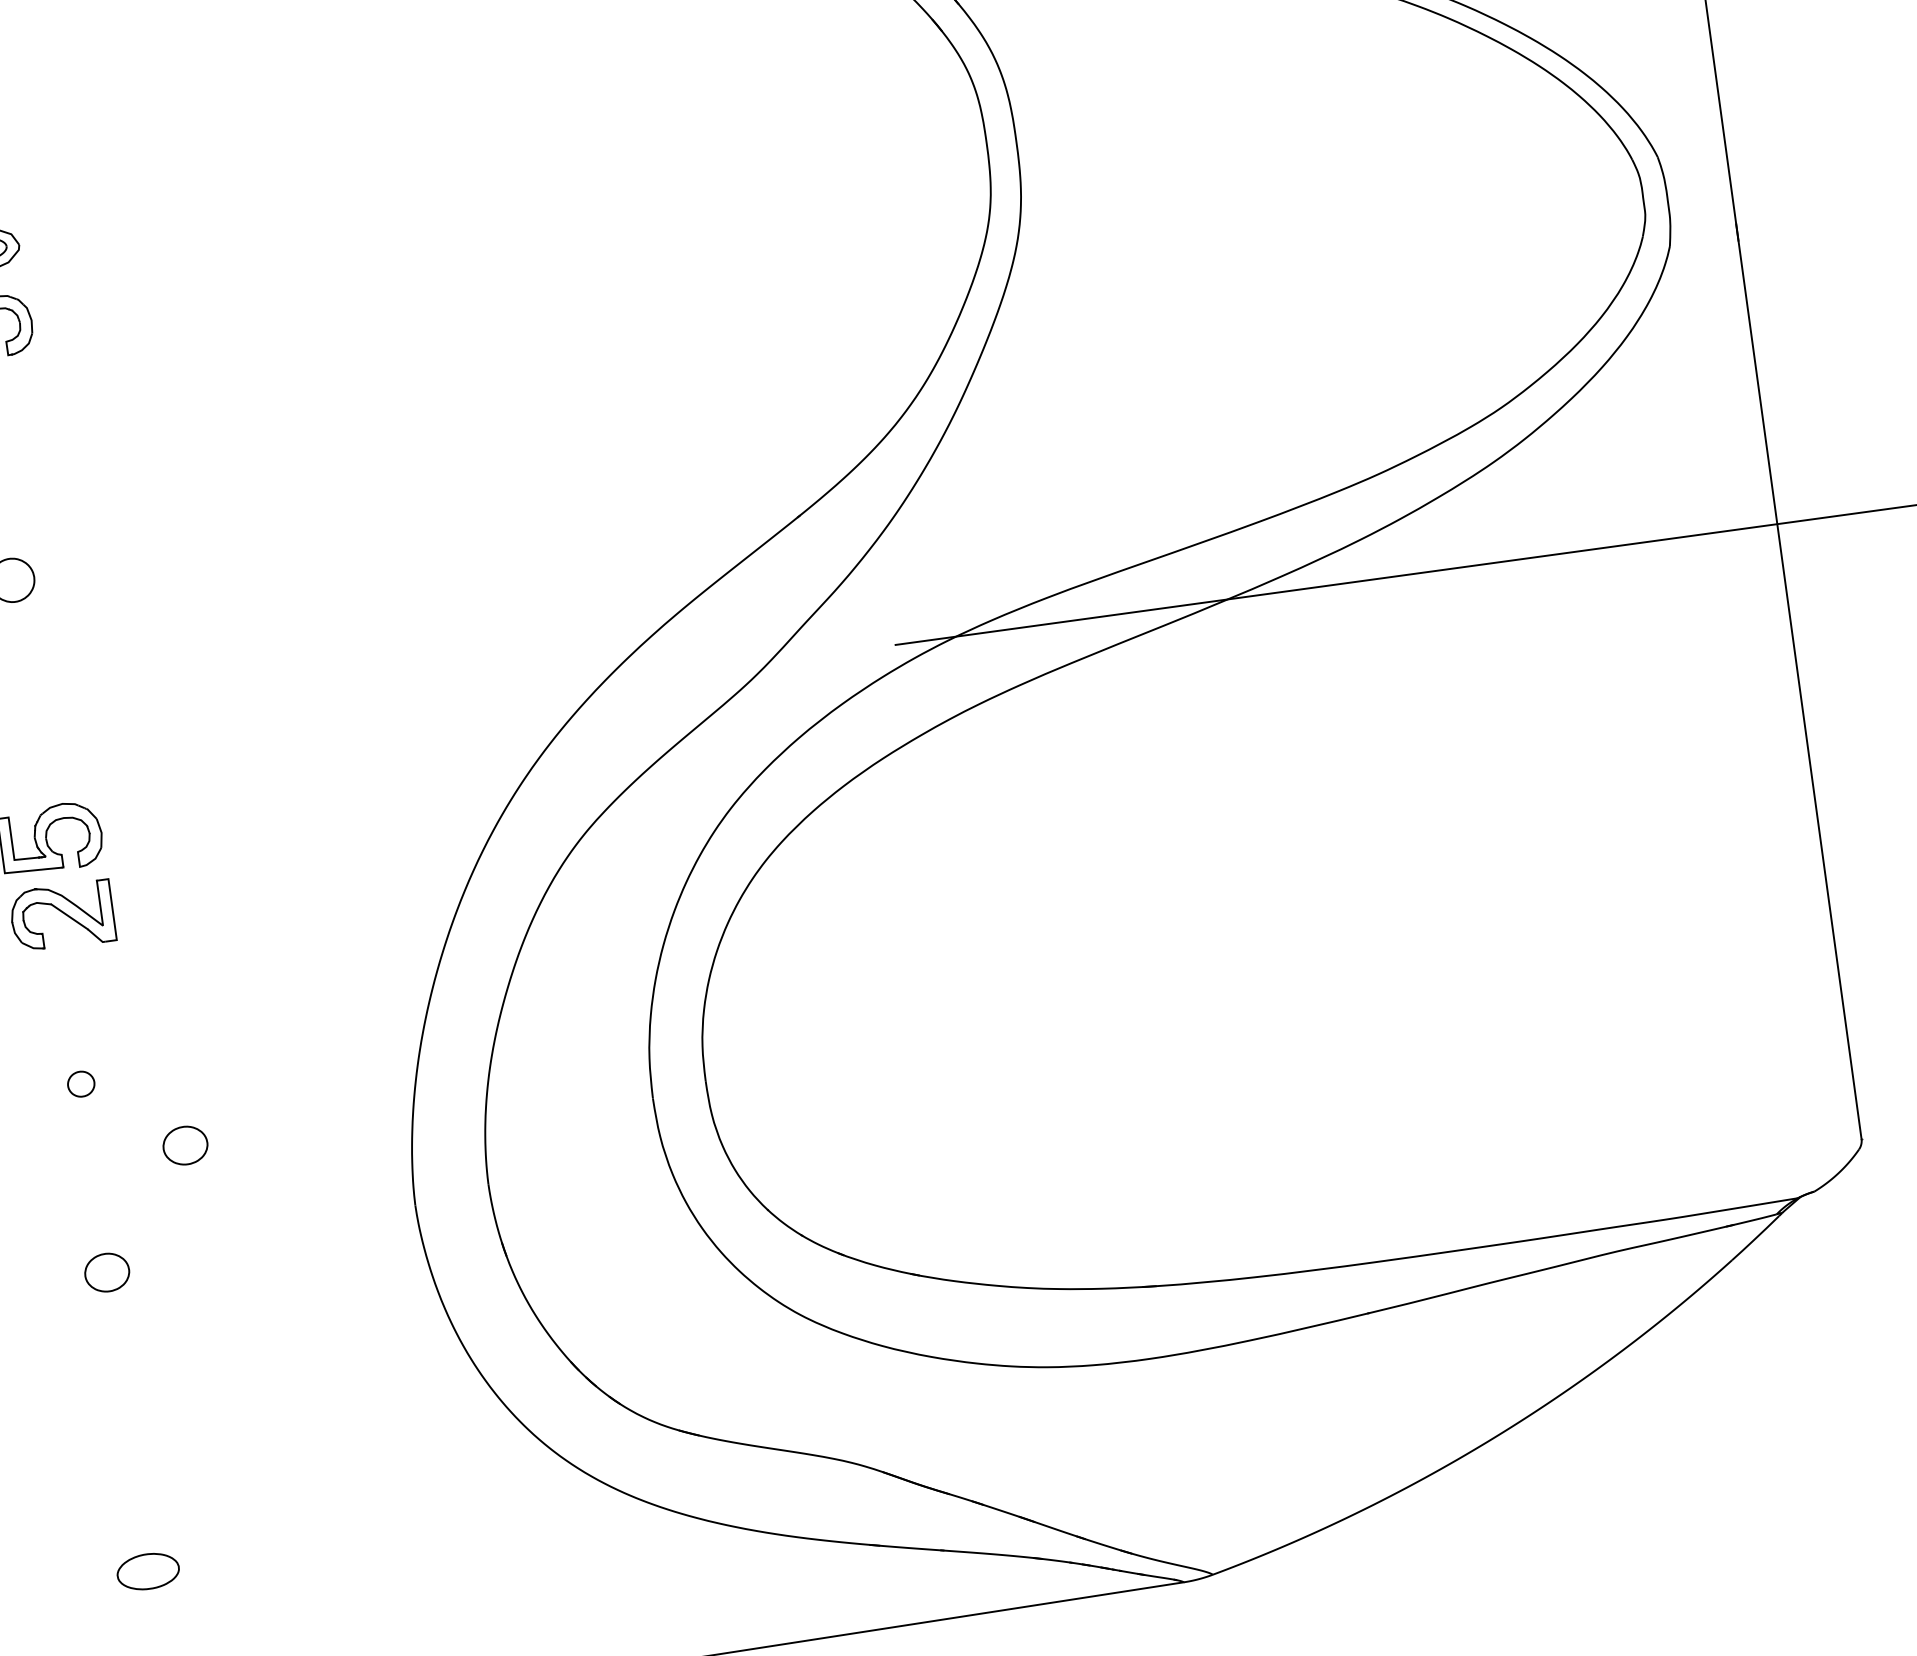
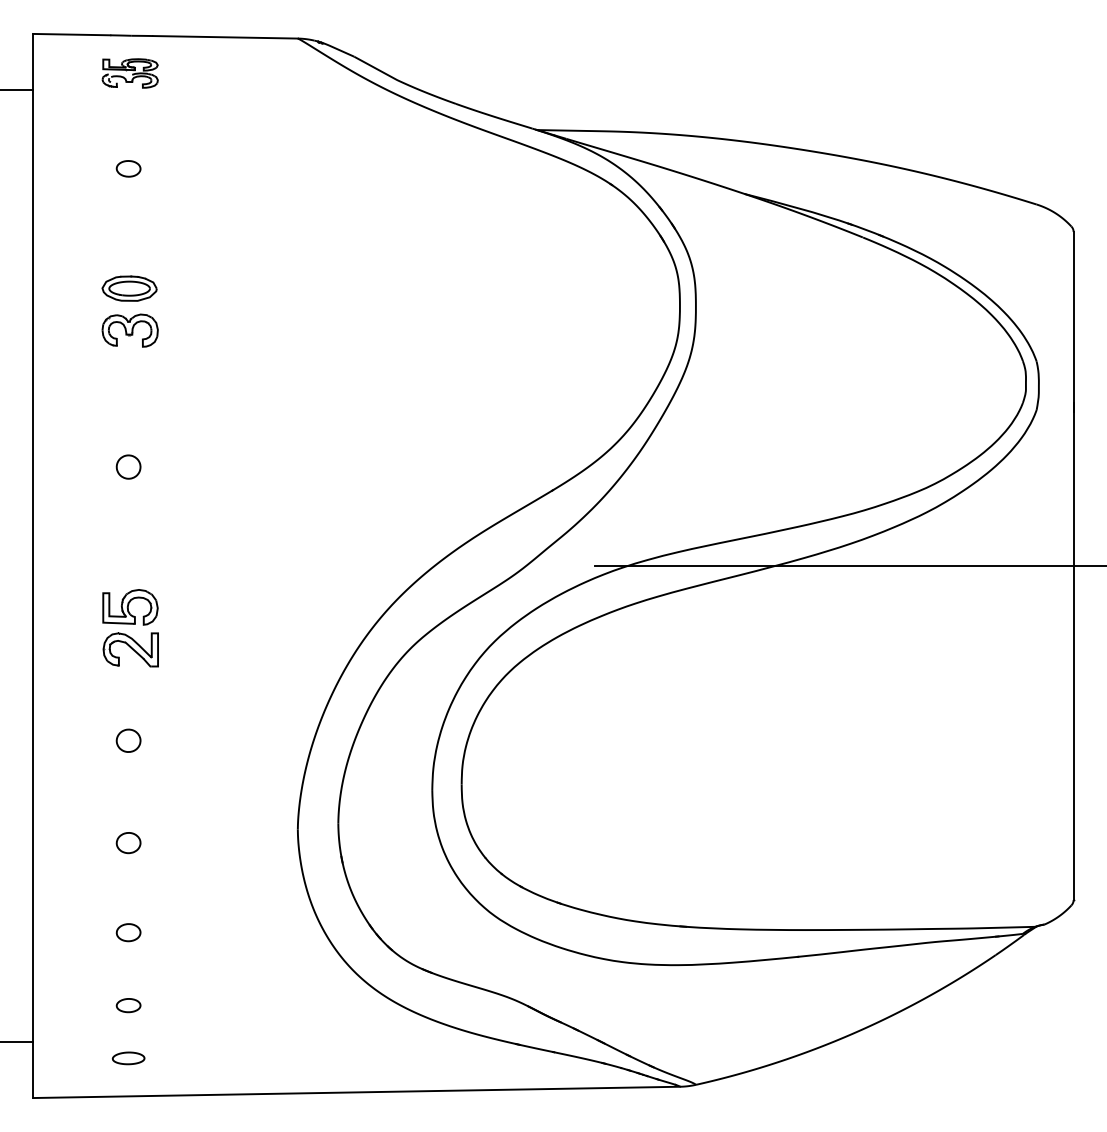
part: (81, 1083) -> (128, 740), size x1.67
part: (185, 1146) -> (179, 781), removed
part: (129, 1437) -> (128, 932), added
part: (147, 1571) -> (128, 1005), size x0.71

